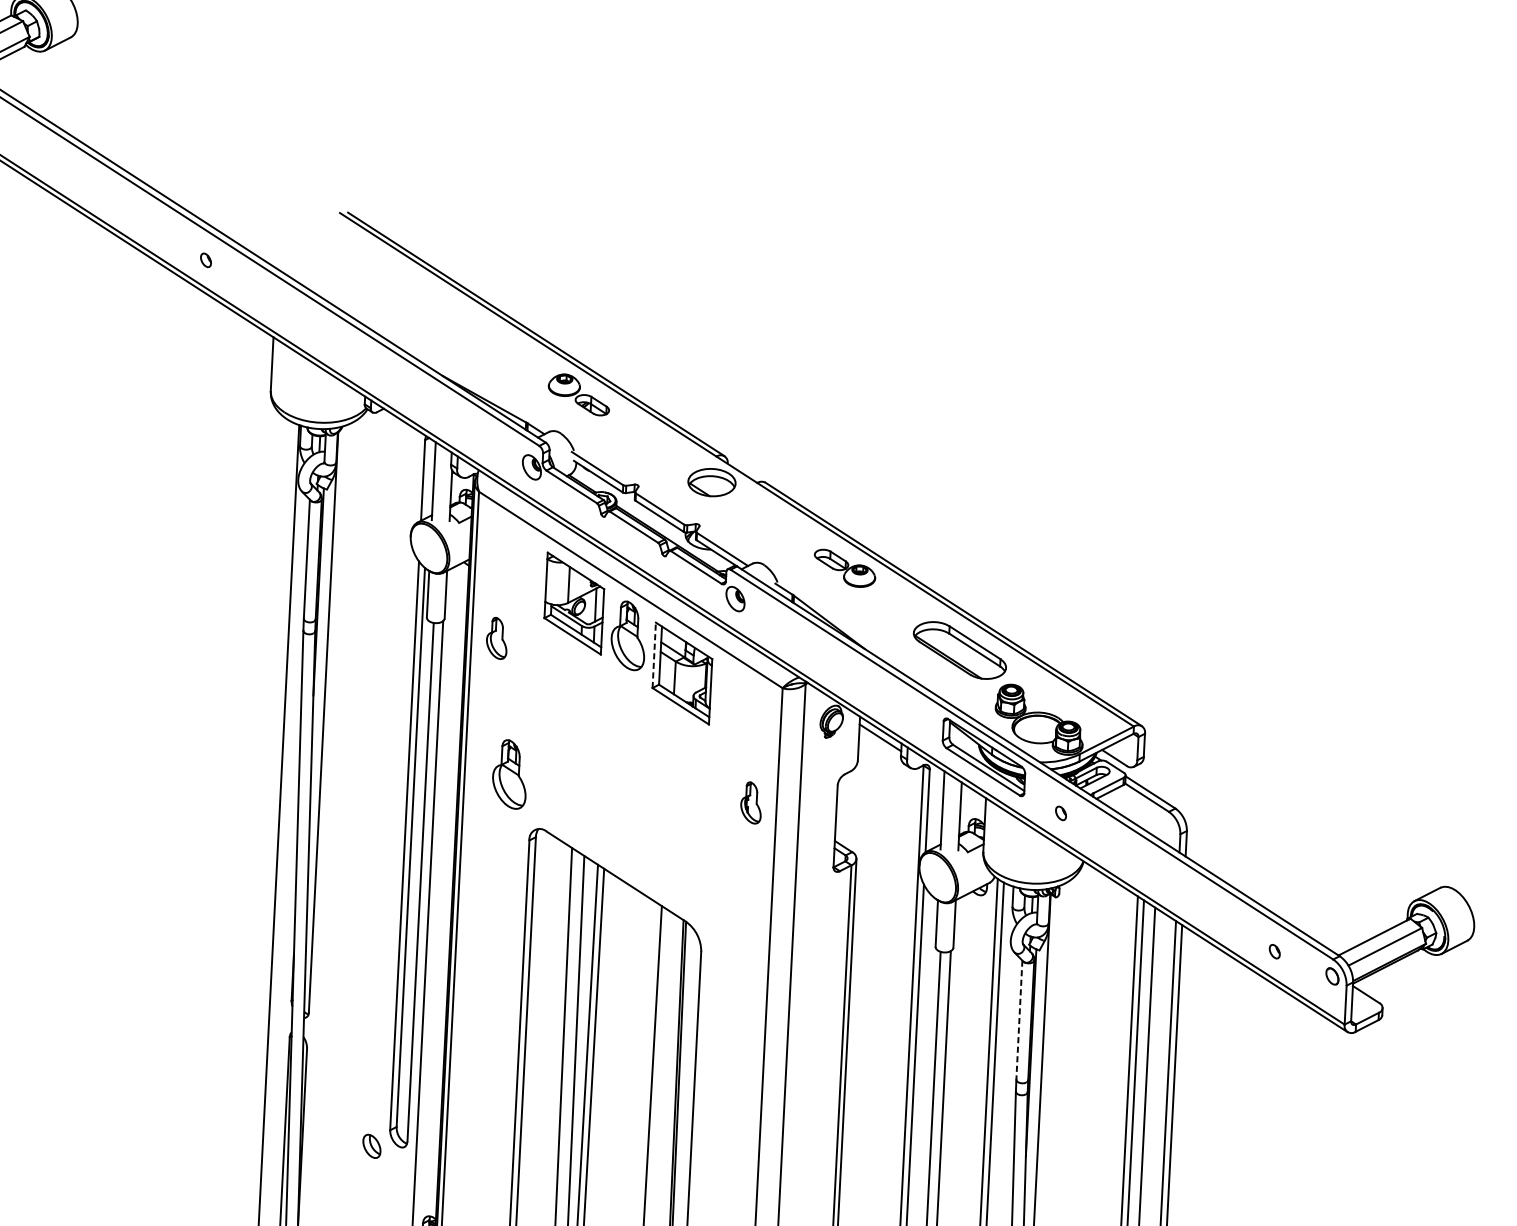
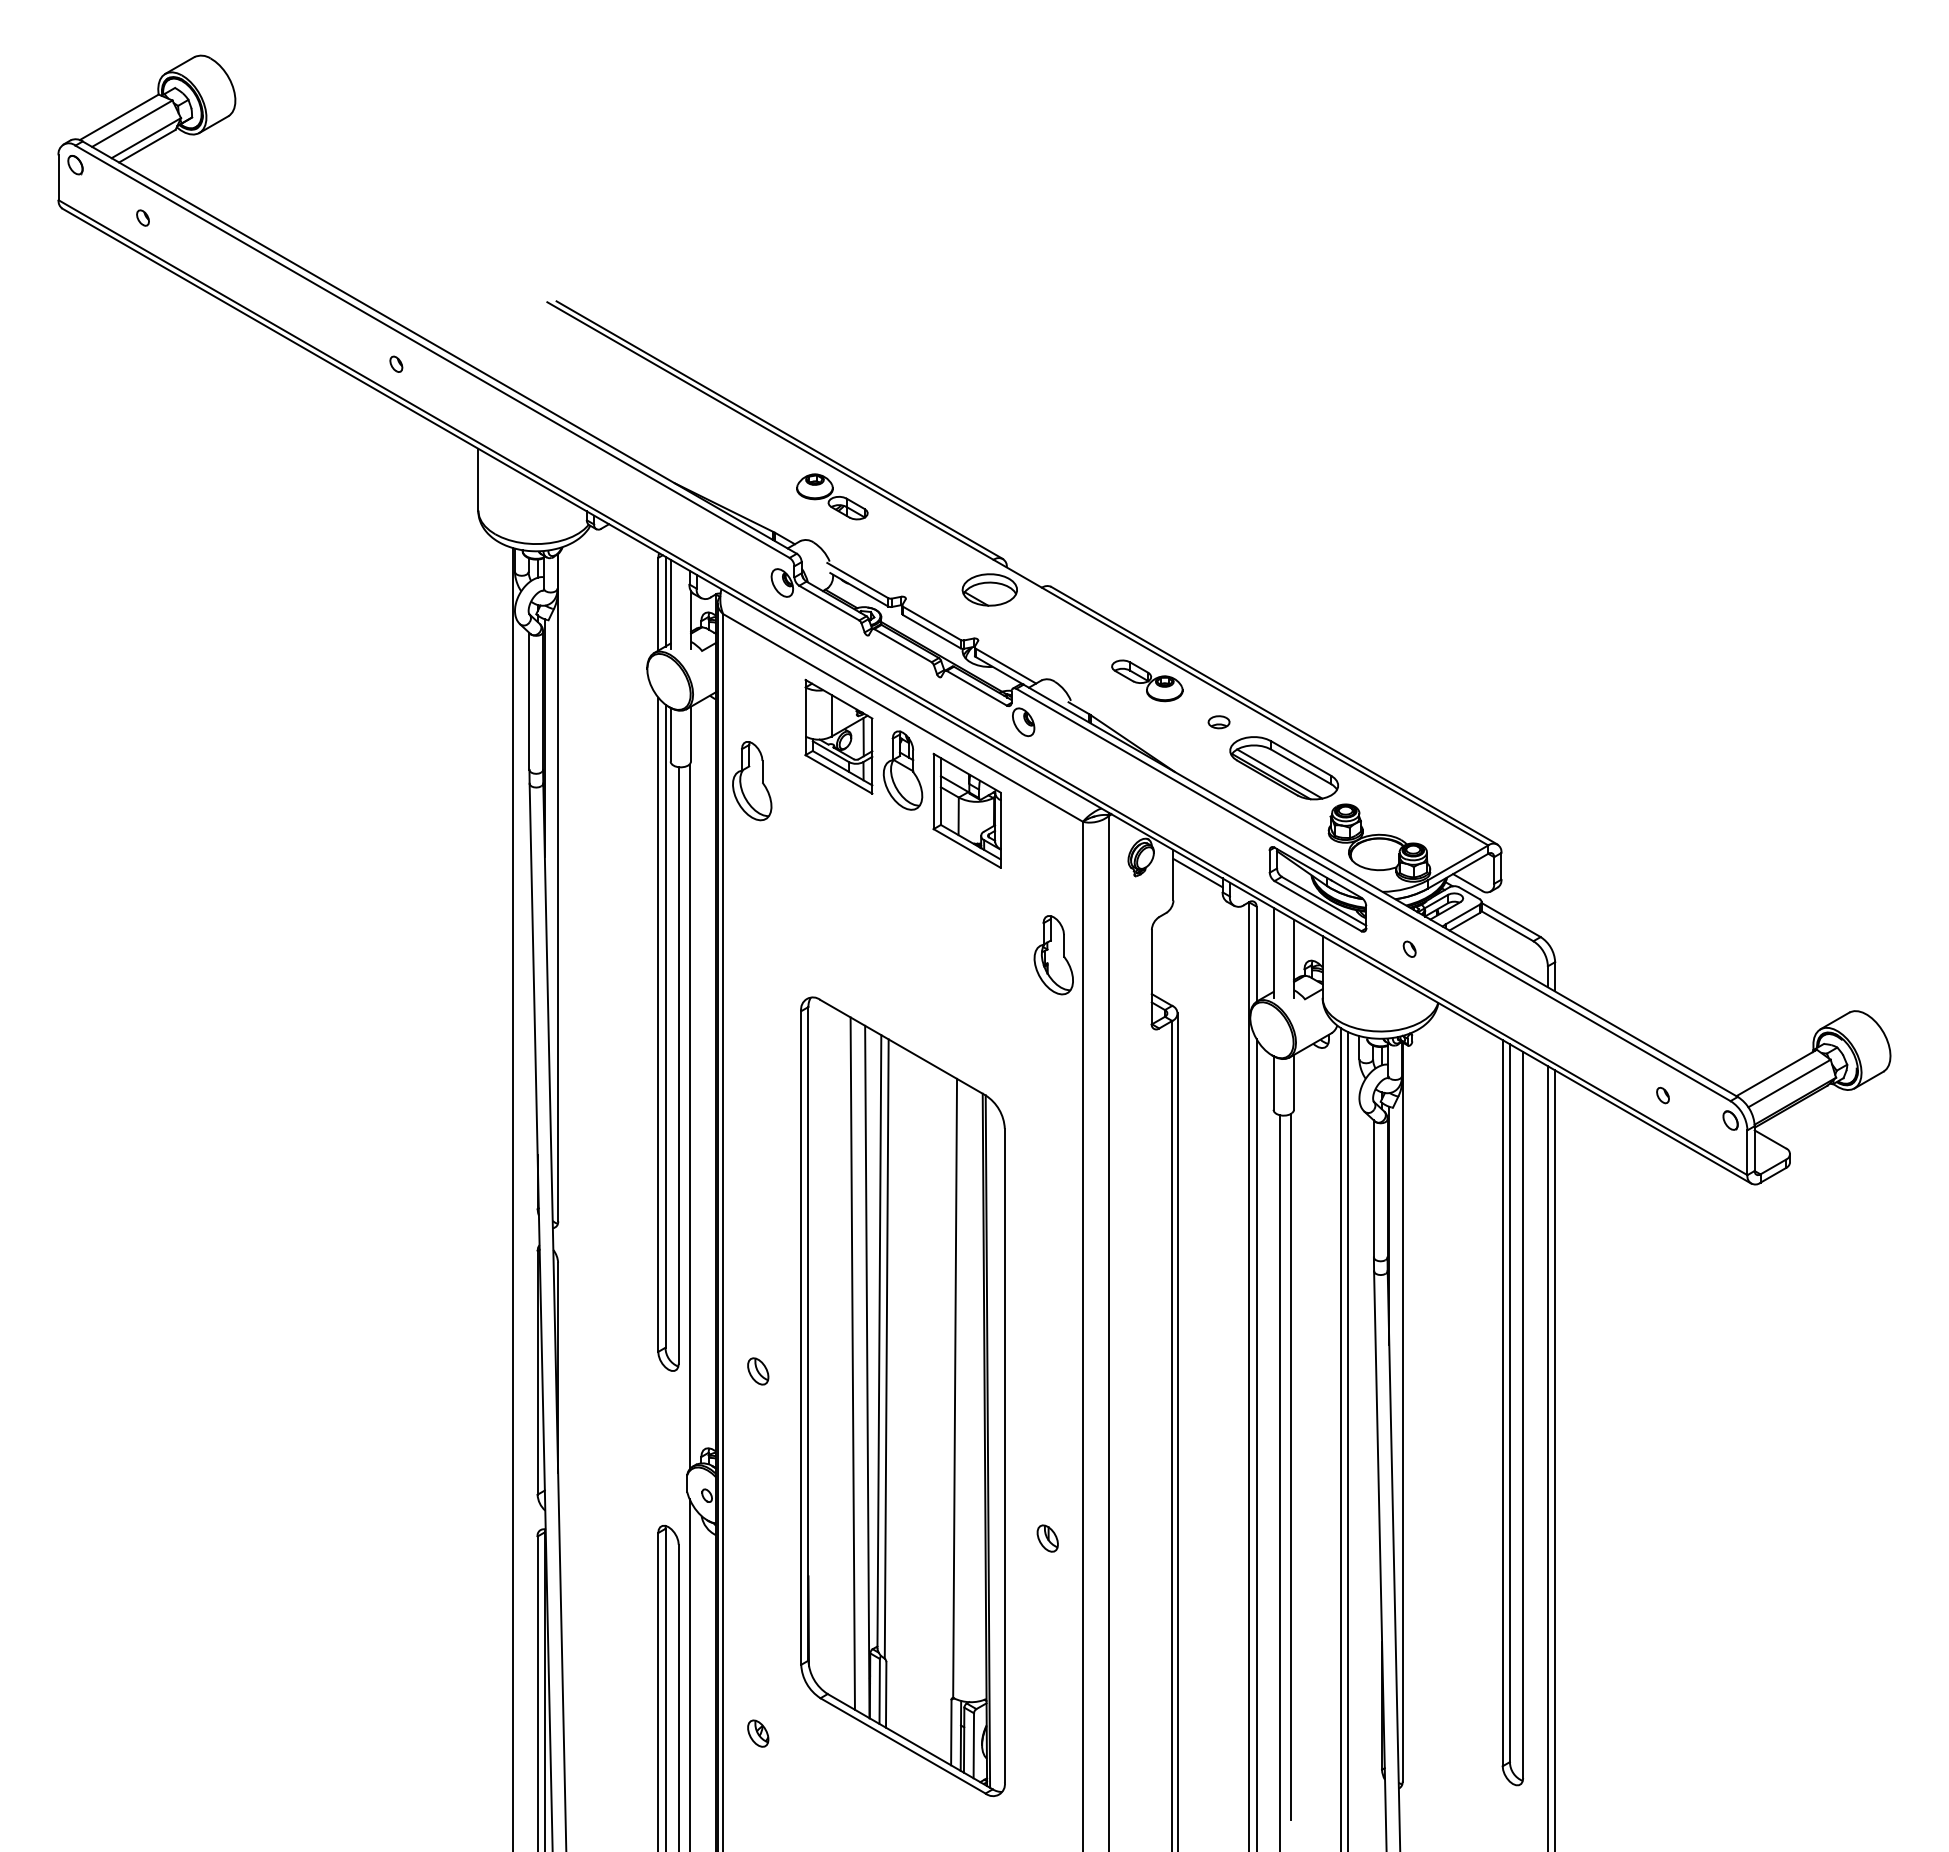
line: (429, 478) -> (665, 601), added
part: (904, 607) -> (1218, 722), added
part: (497, 638) -> (752, 781), size x1.67
line: (955, 654) -> (1279, 773), added
line: (654, 655) -> (933, 791), dashed -> solid
part: (509, 774) -> (774, 936), removed
part: (751, 803) -> (1053, 955), size x1.67
line: (1019, 1020) -> (1373, 1189), dashed -> solid
part: (372, 1146) -> (758, 1371), moved

